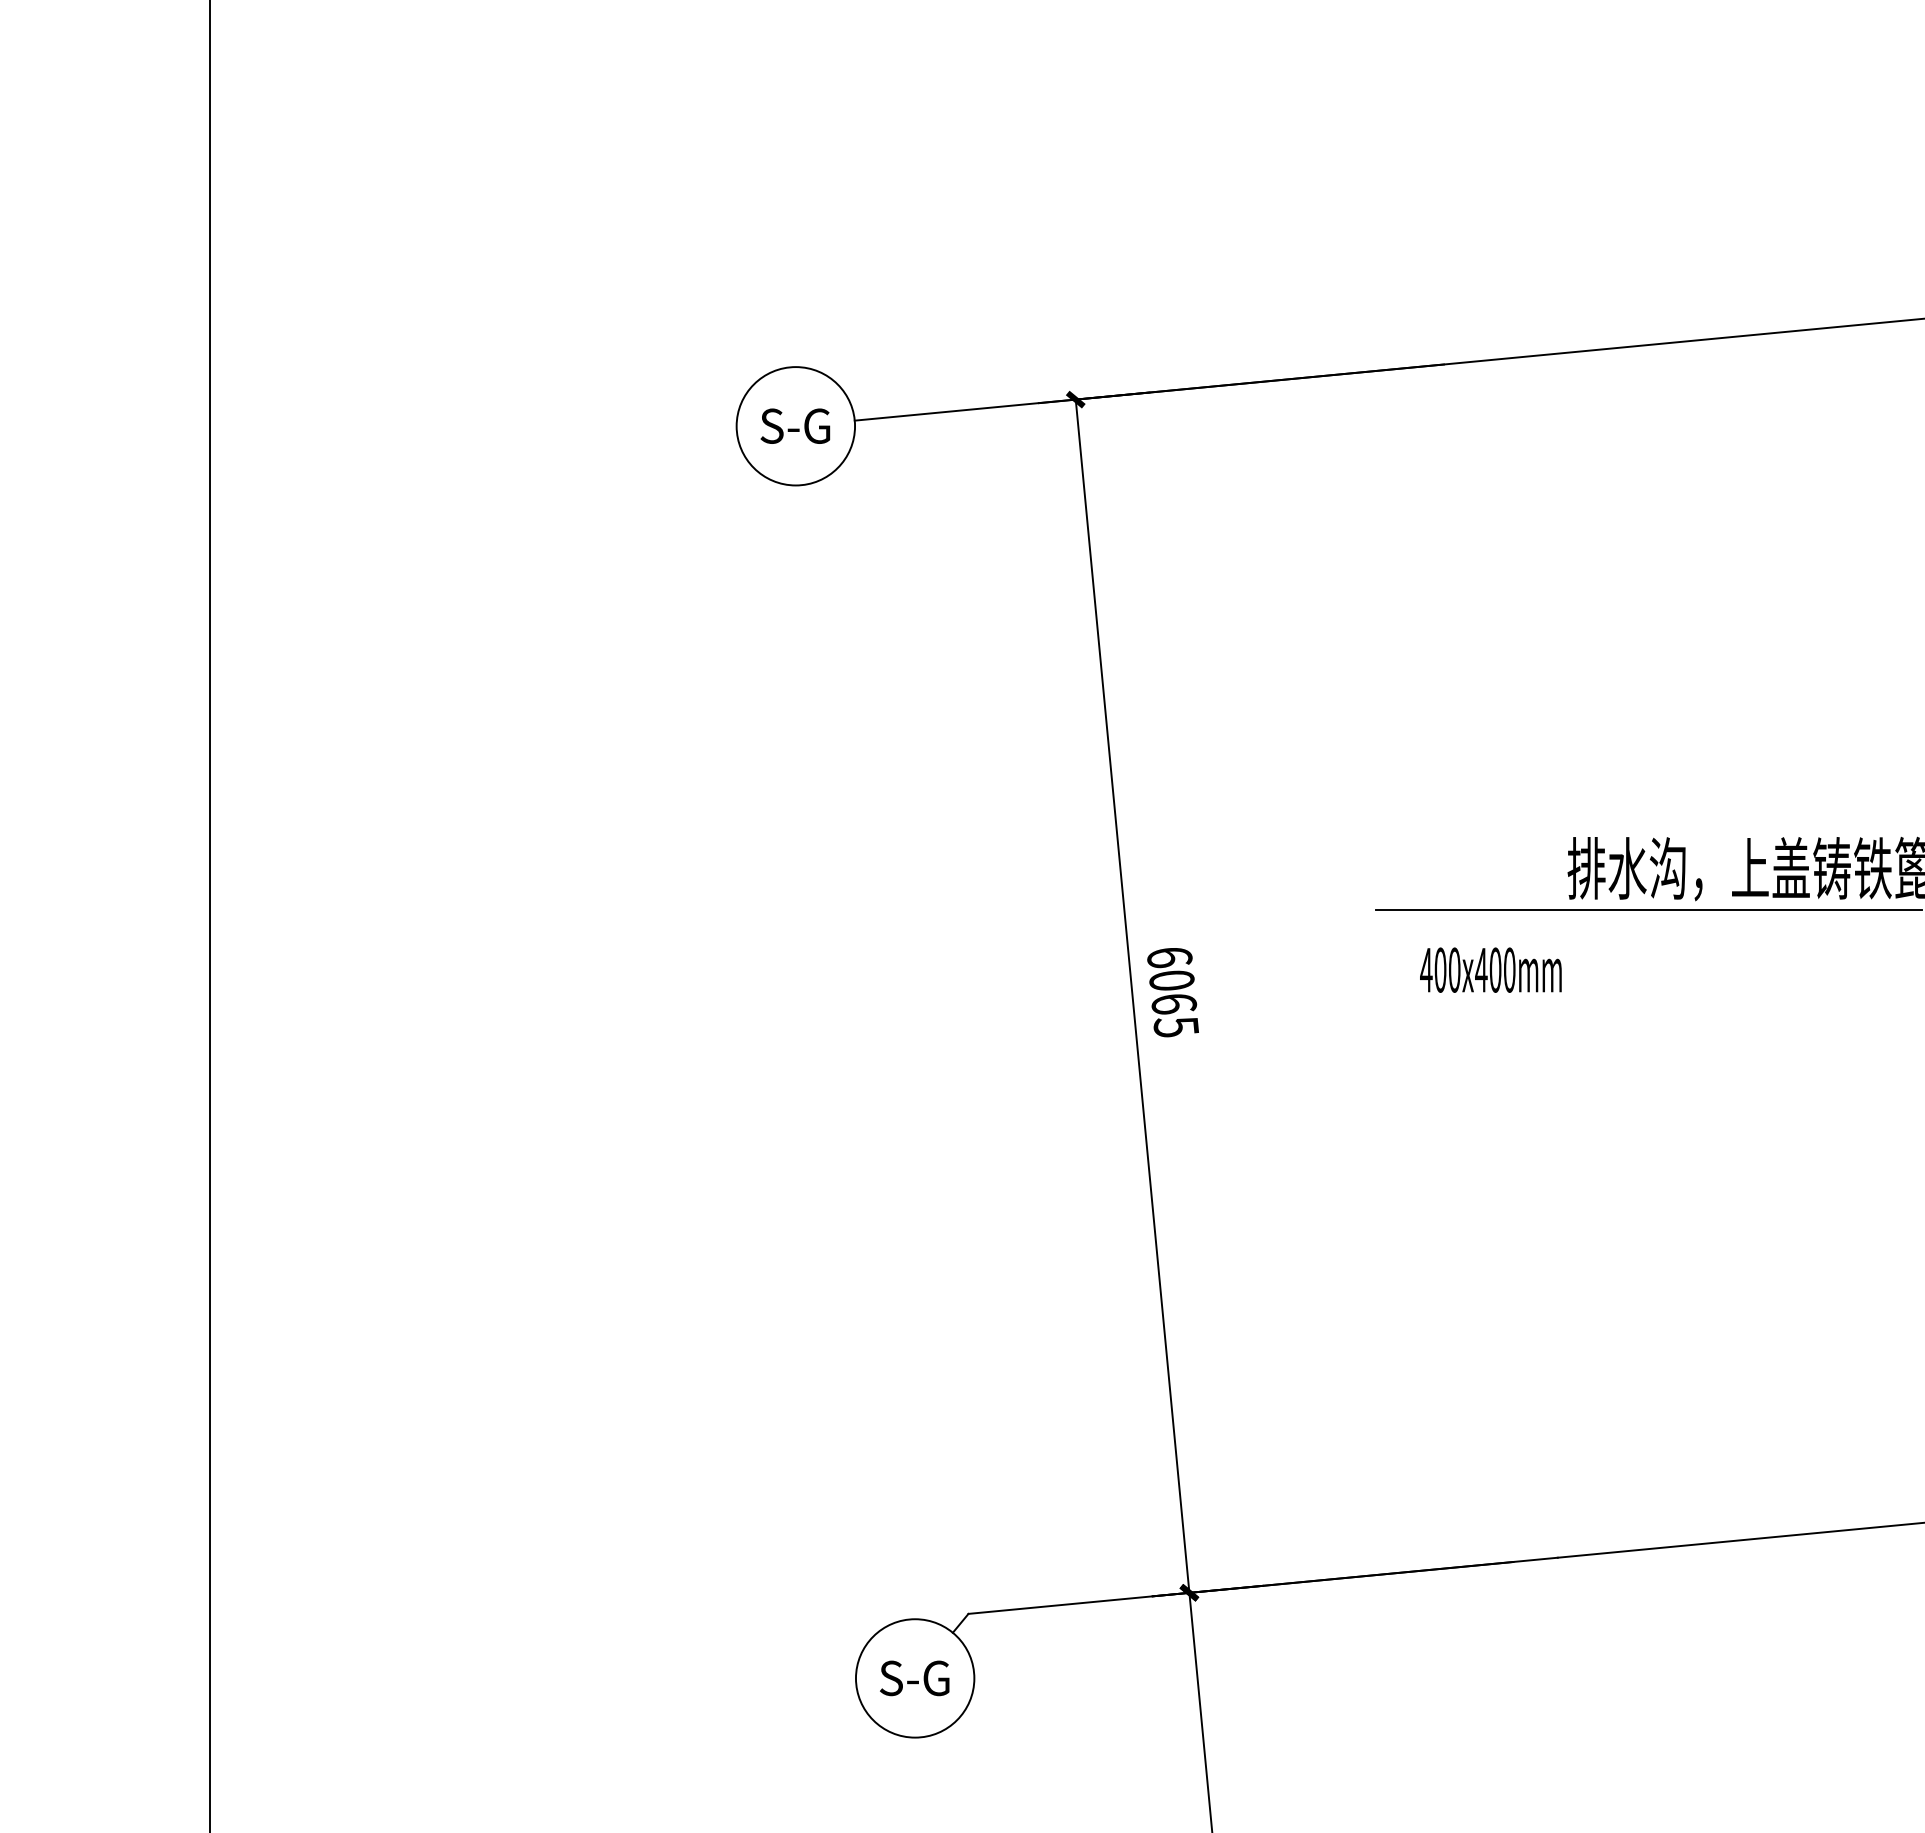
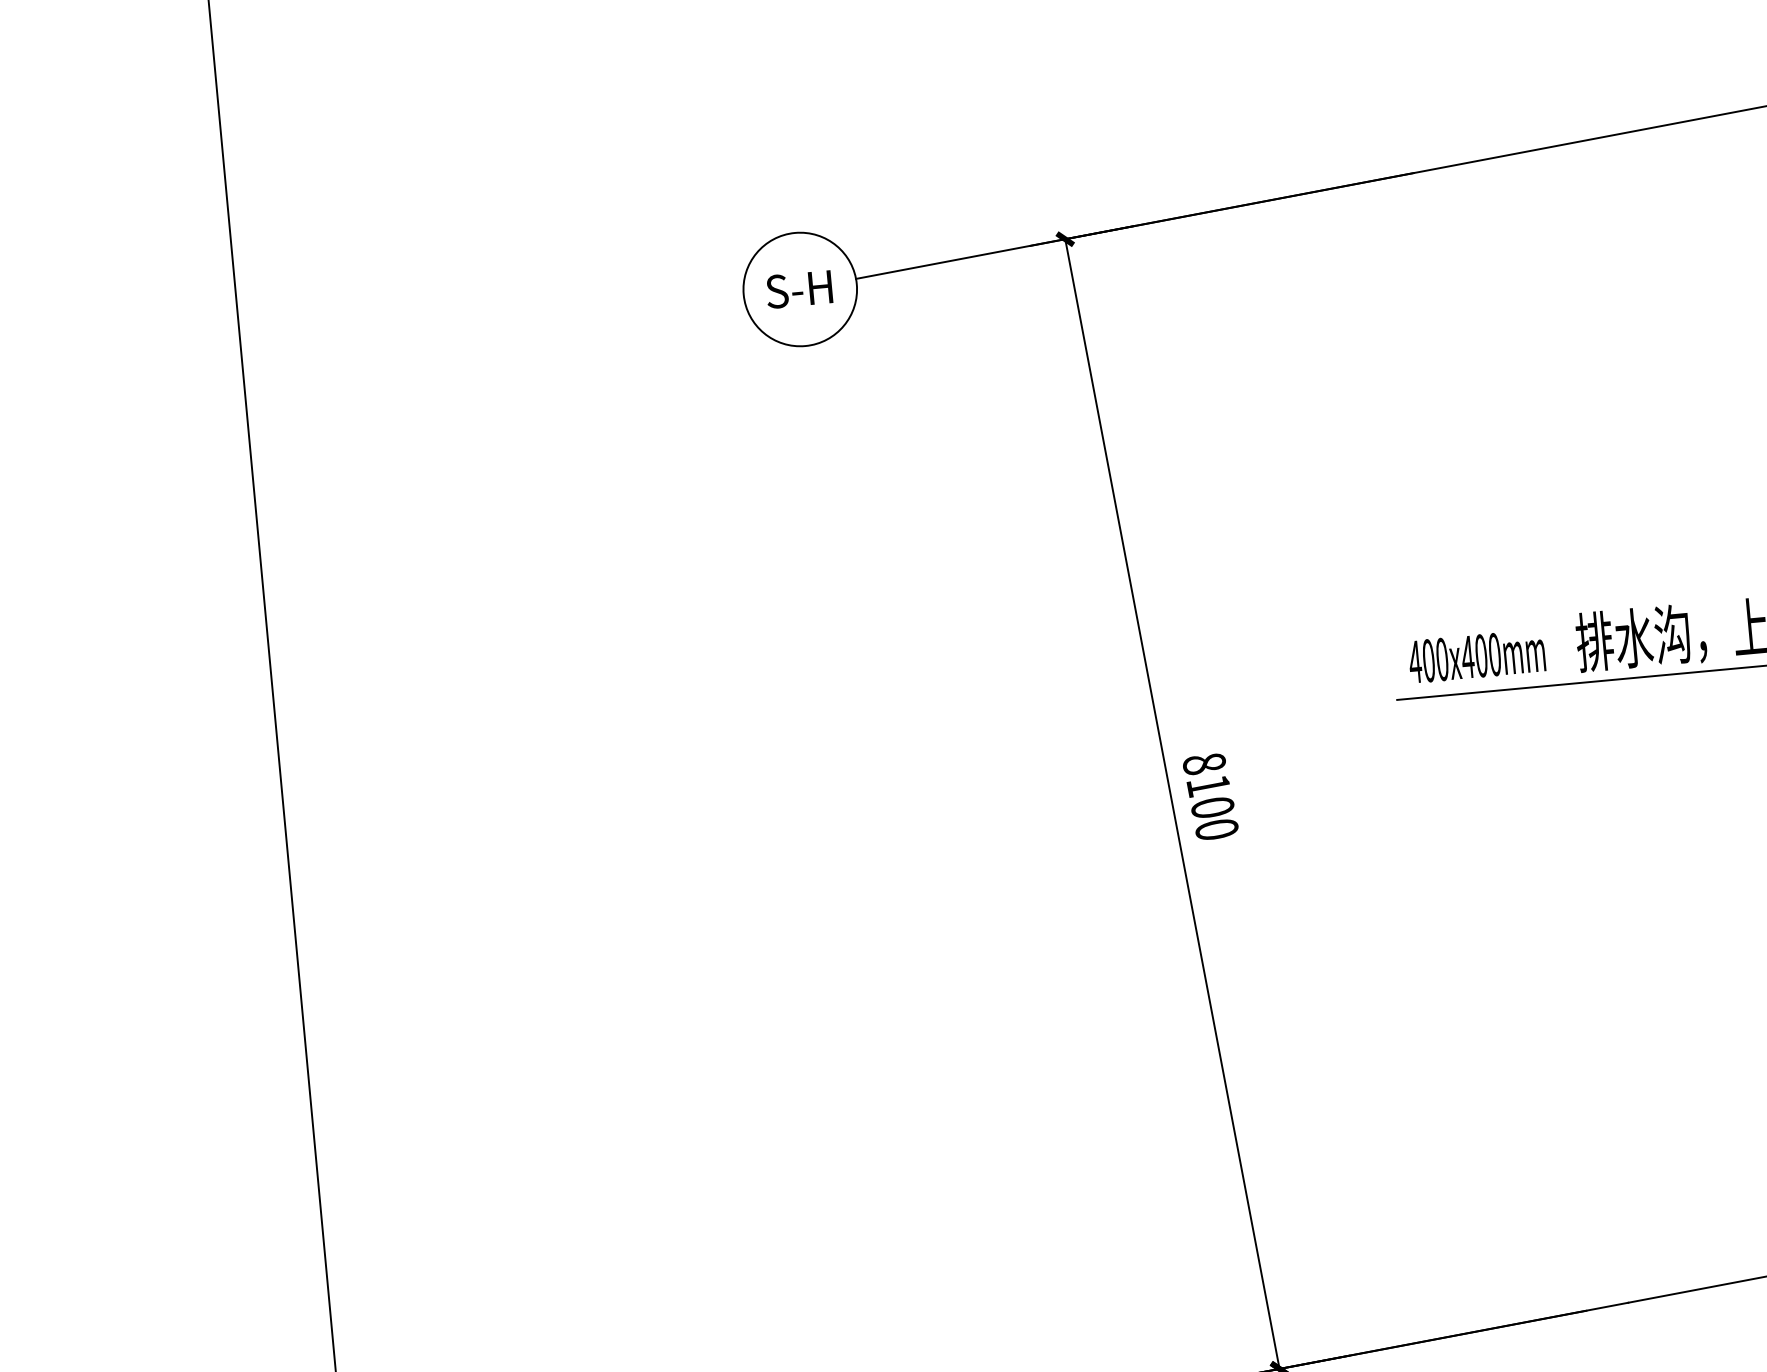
text: (796, 425) -> (800, 288), S-G -> S-H
text: (1490, 969) -> (1476, 655), moved
text: (1173, 992) -> (1211, 796), 6065 -> 8100

